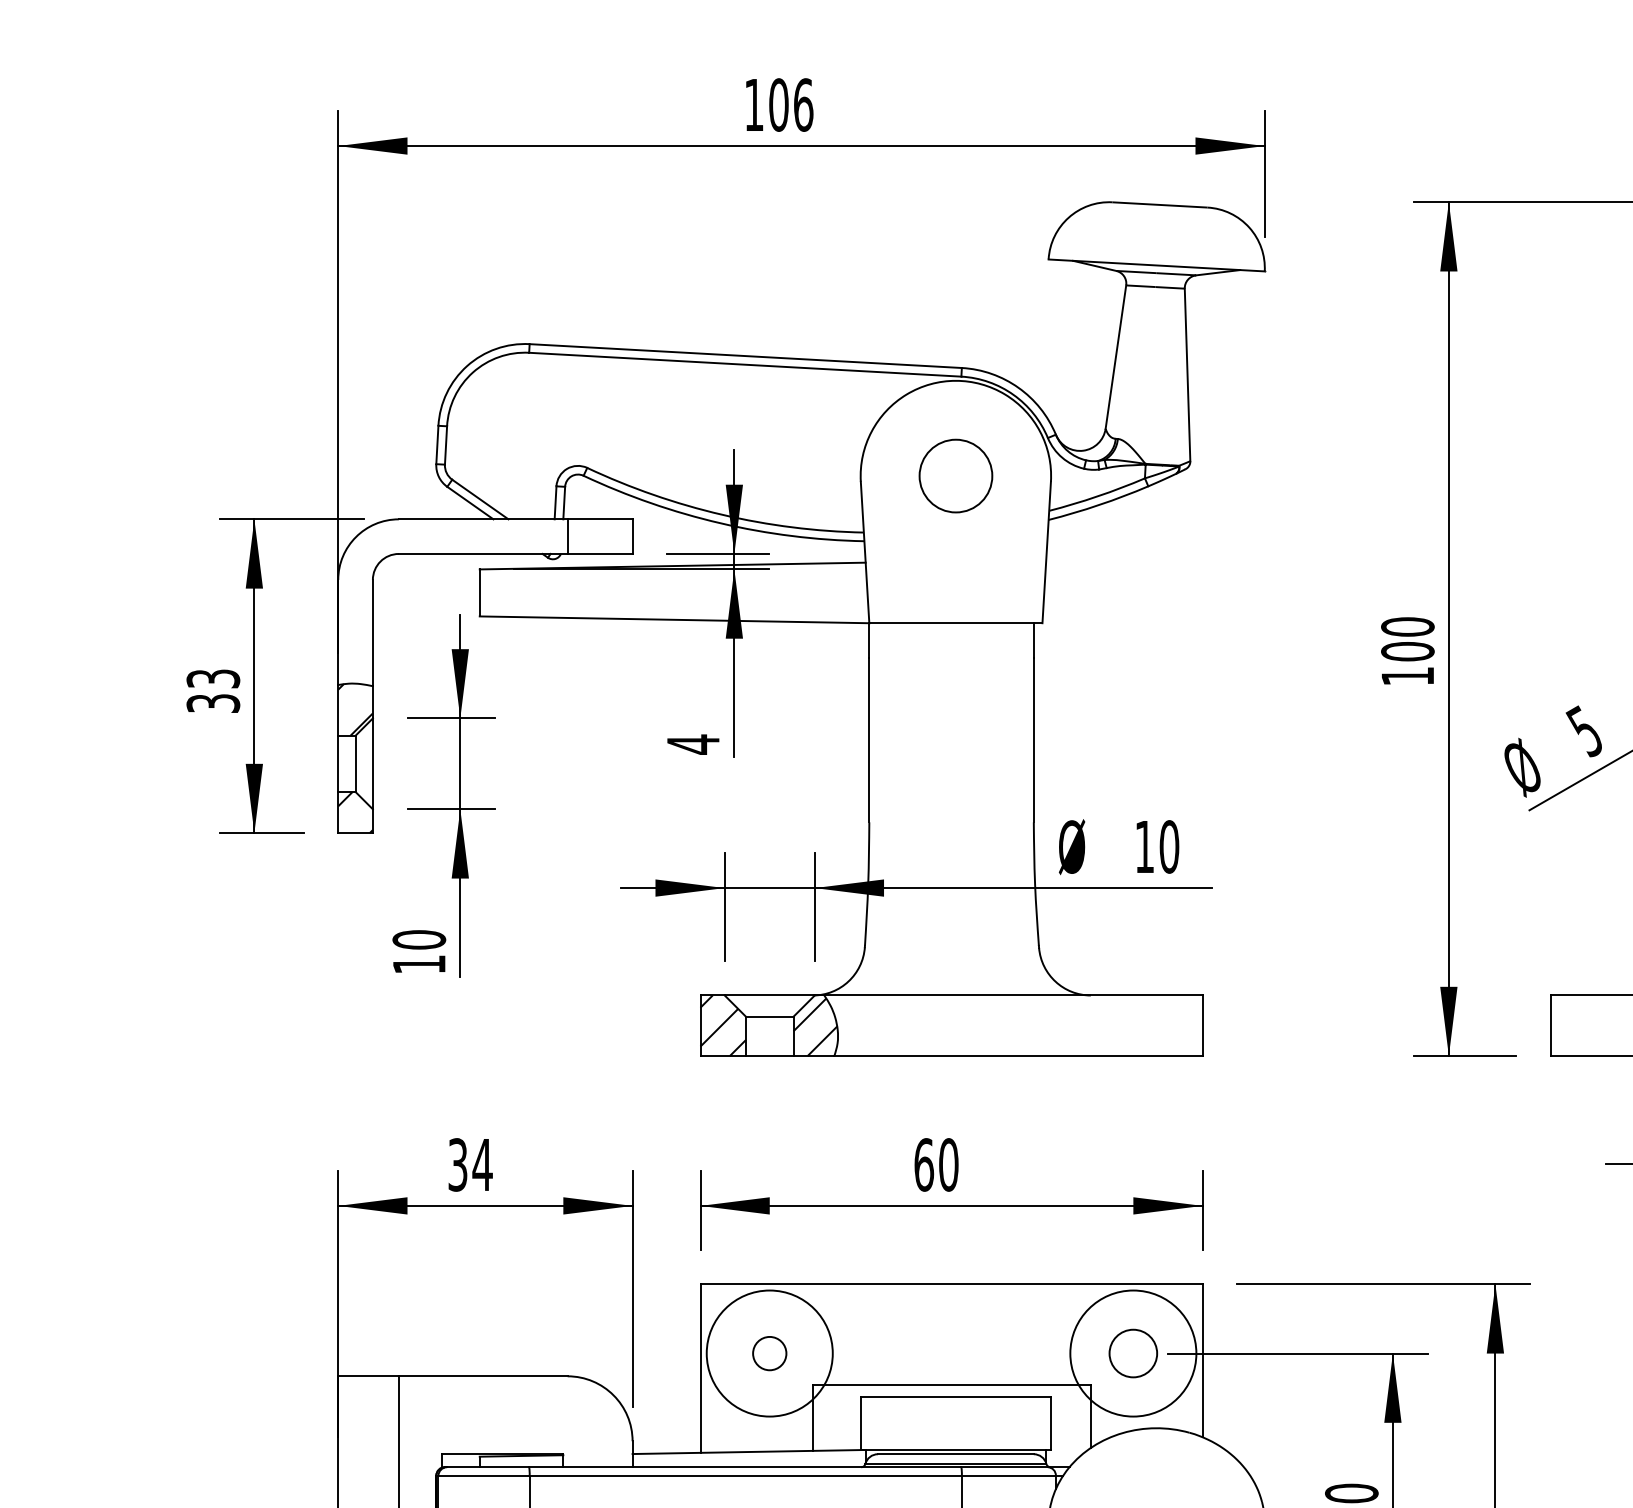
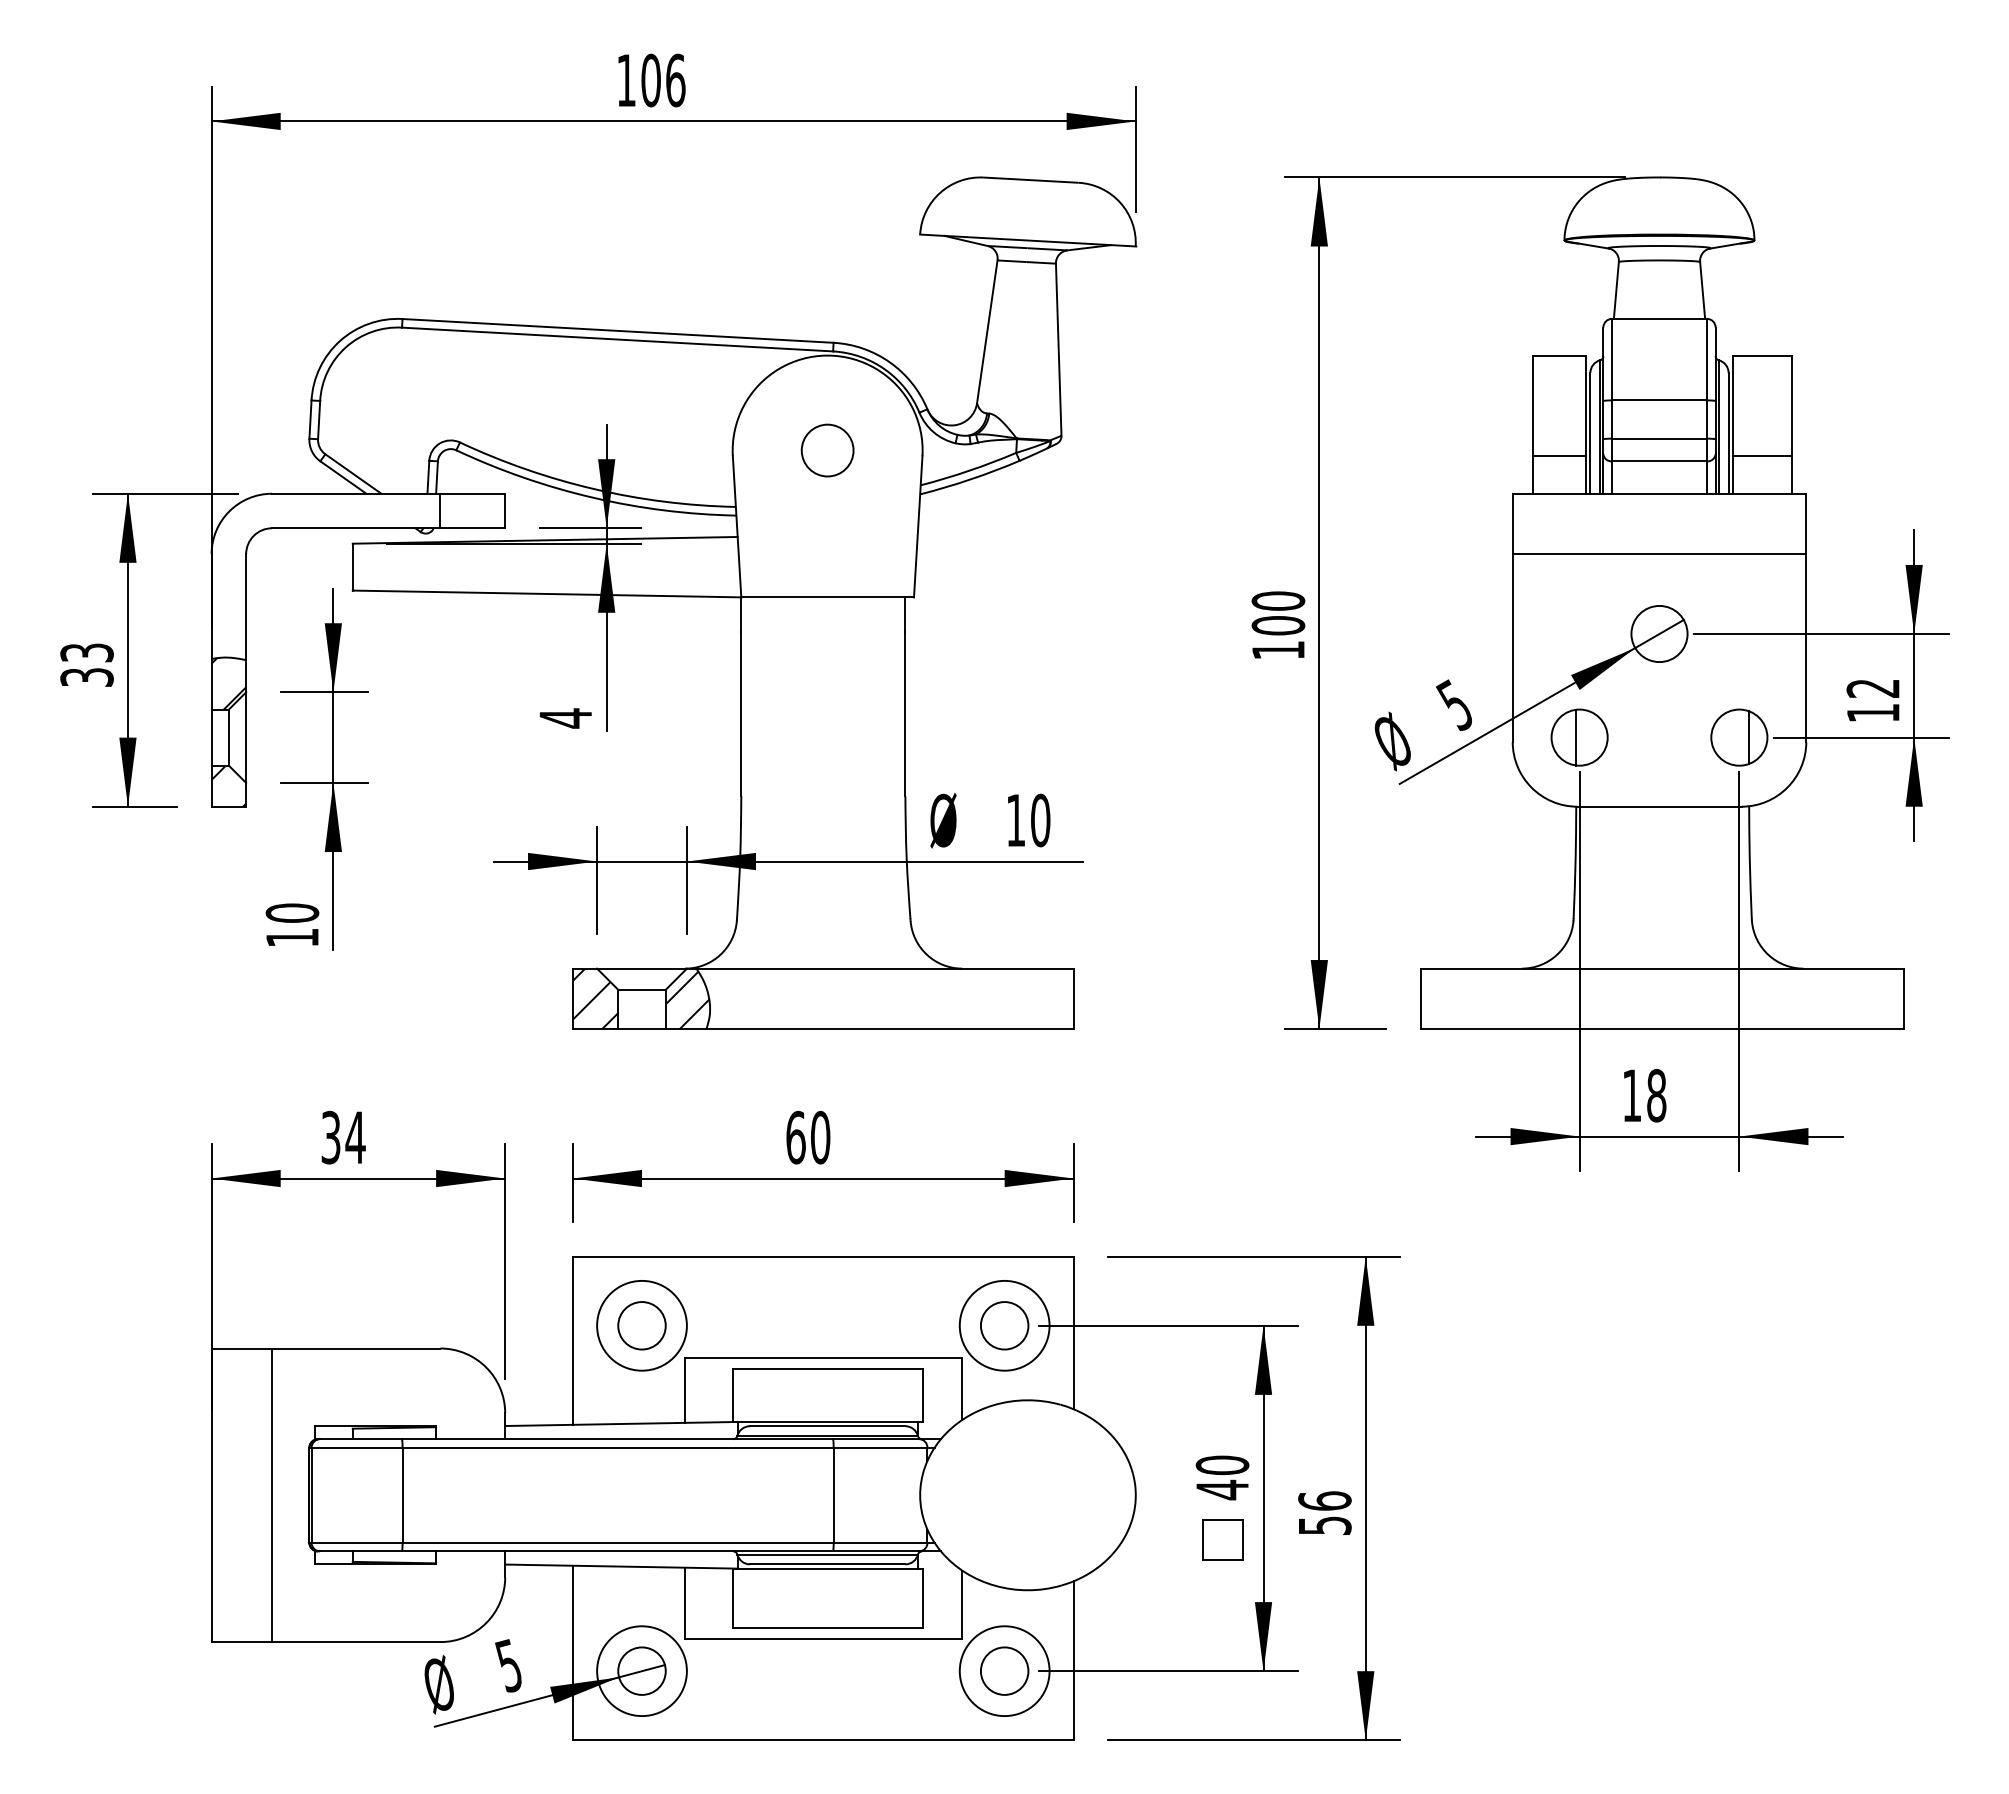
circle: (955, 475) -> (827, 450), size x0.71
circle: (769, 1353) -> (641, 1325), size x0.71
circle: (769, 1353) -> (641, 1325), size x1.43
circle: (1133, 1353) -> (1004, 1325), size x0.71

